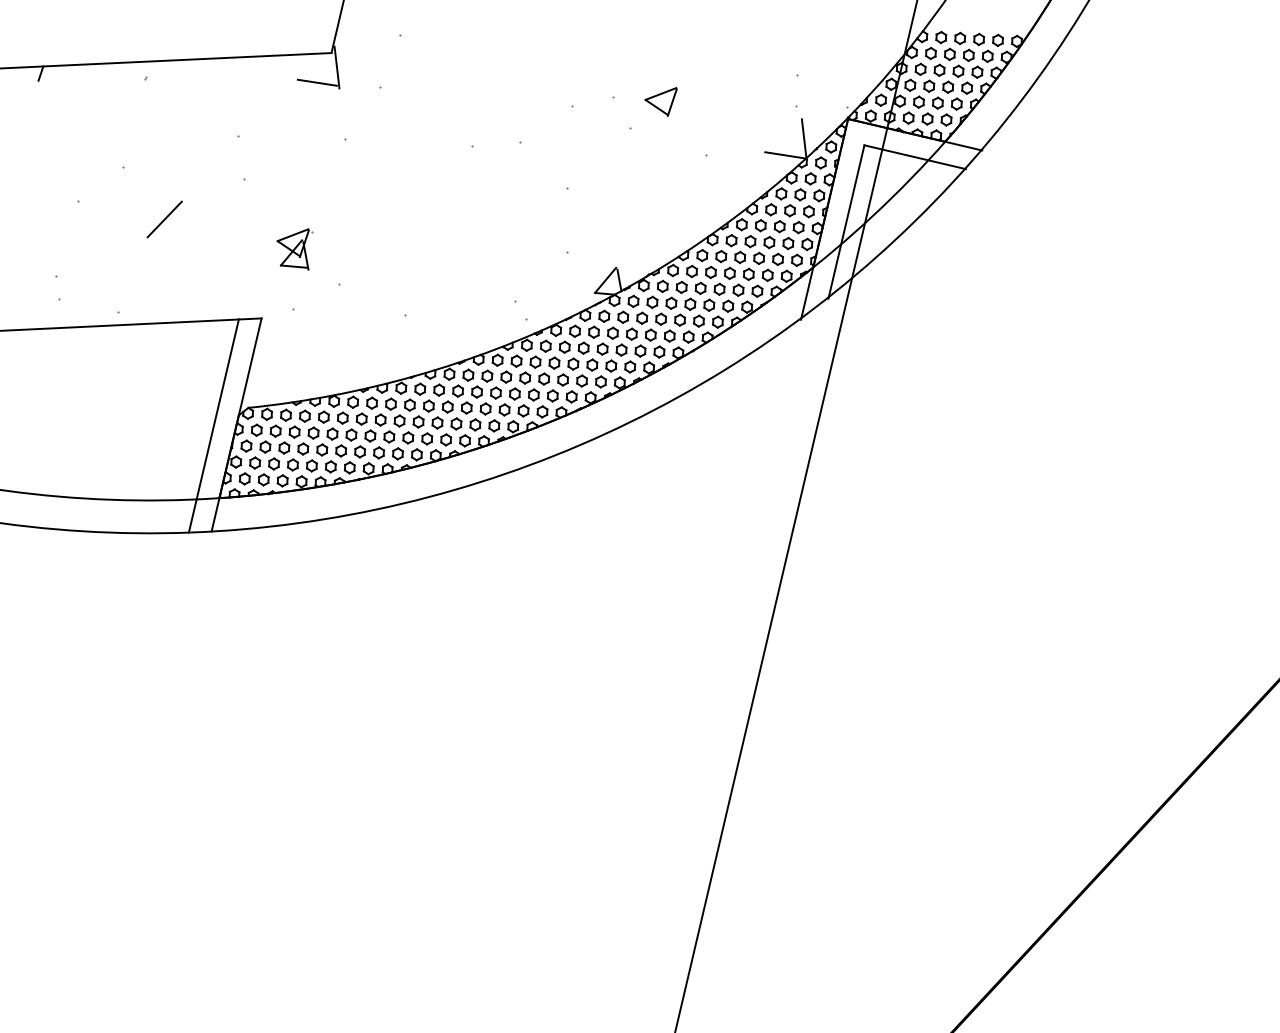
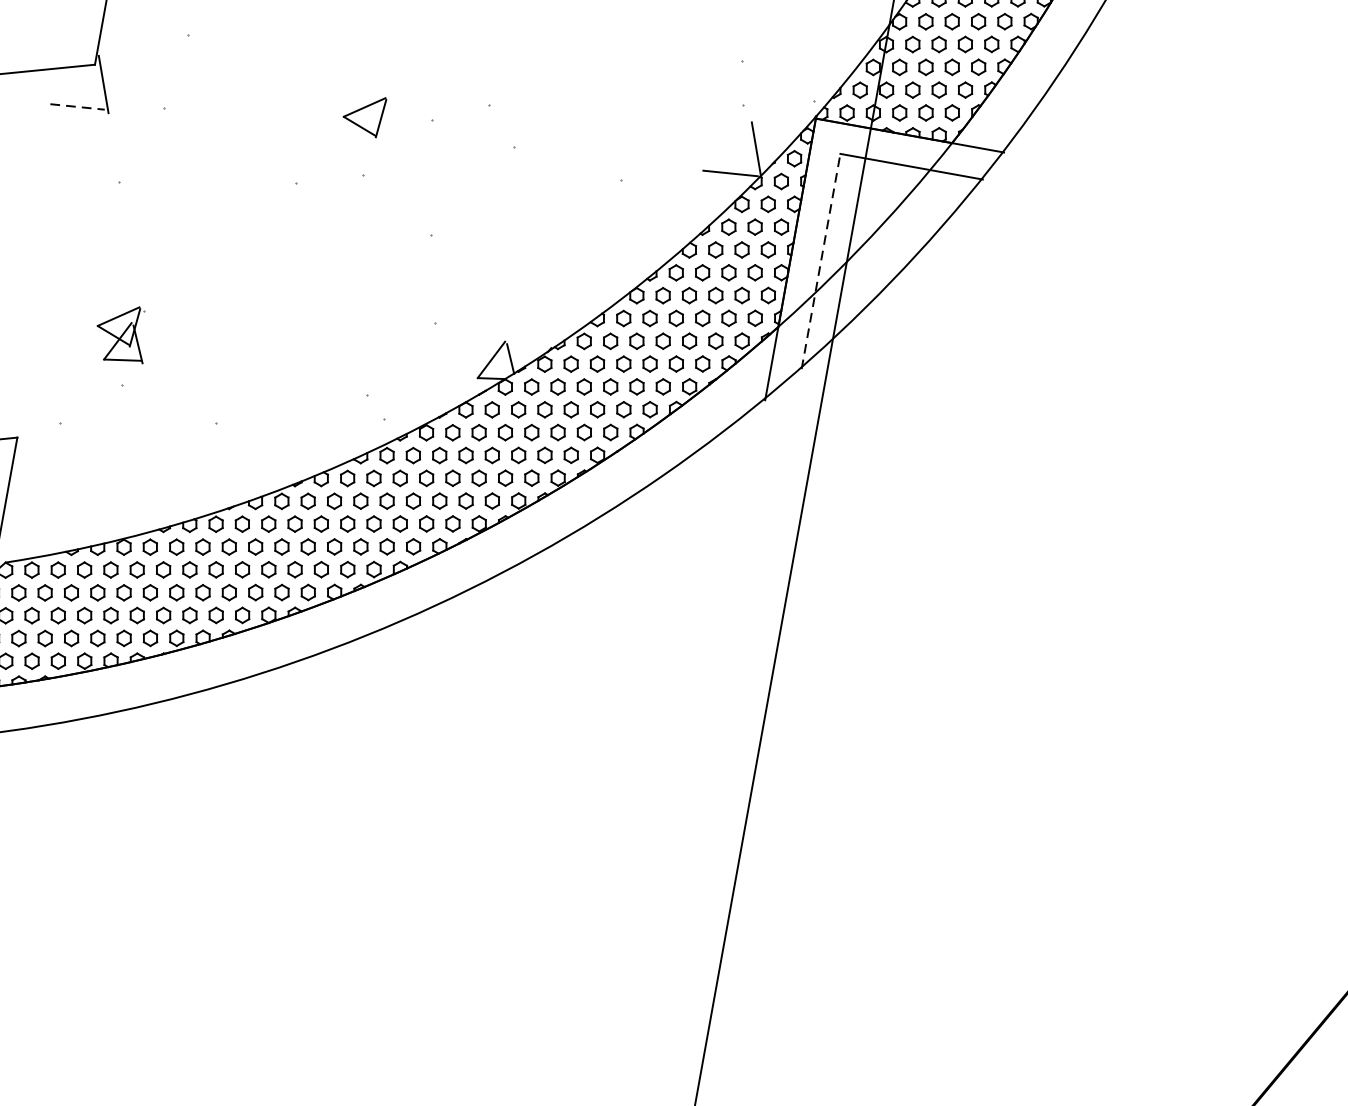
line: (317, 82) -> (77, 106), solid -> dashed
part: (660, 101) -> (364, 117), moved
line: (846, 222) -> (821, 262), solid -> dashed
part: (294, 249) -> (121, 336), moved

